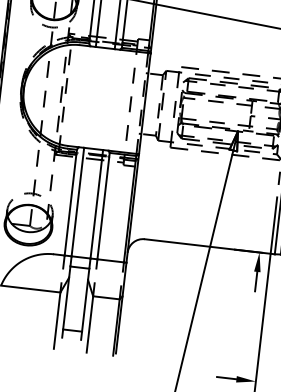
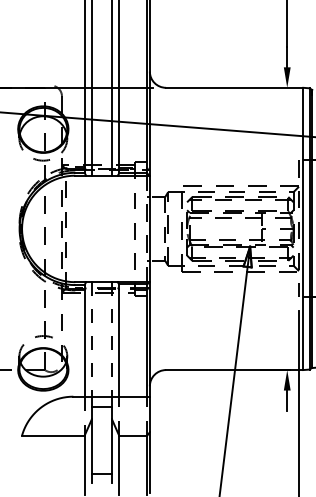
line: (77, 202) -> (91, 339), solid -> dashed
line: (96, 204) -> (111, 339), solid -> dashed

